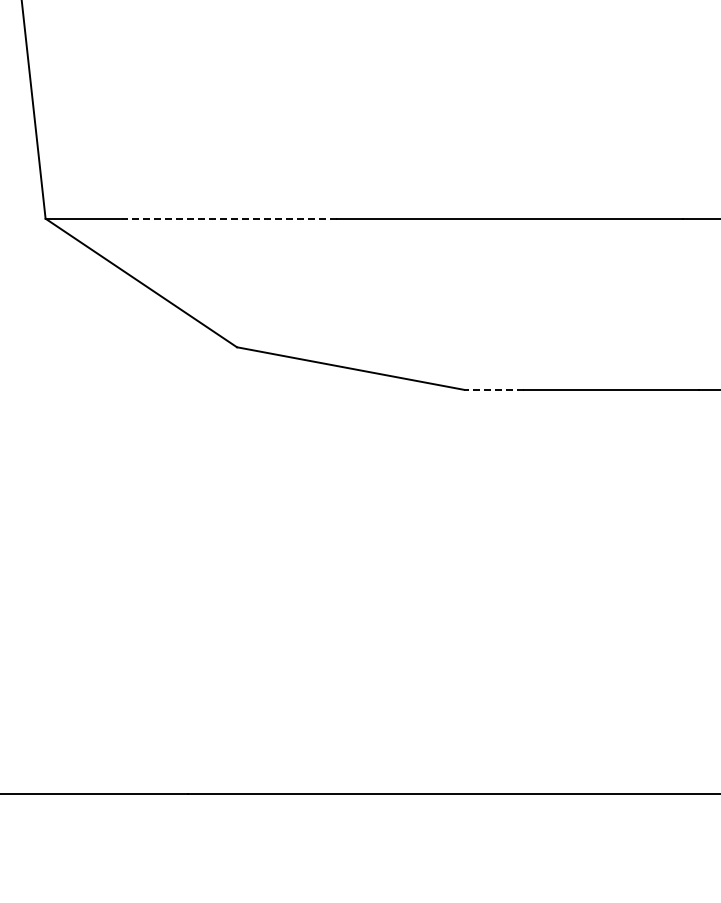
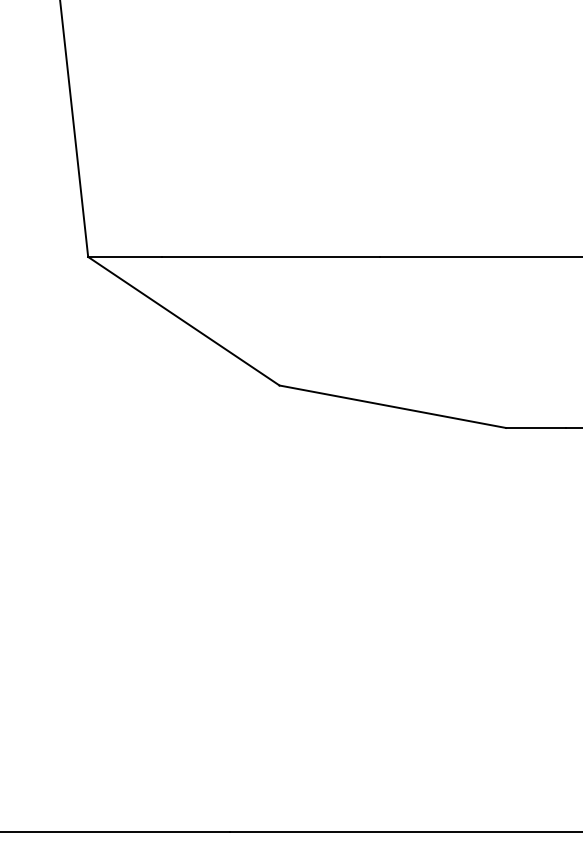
line: (228, 218) -> (271, 256), dashed -> solid
line: (493, 389) -> (536, 427), dashed -> solid

